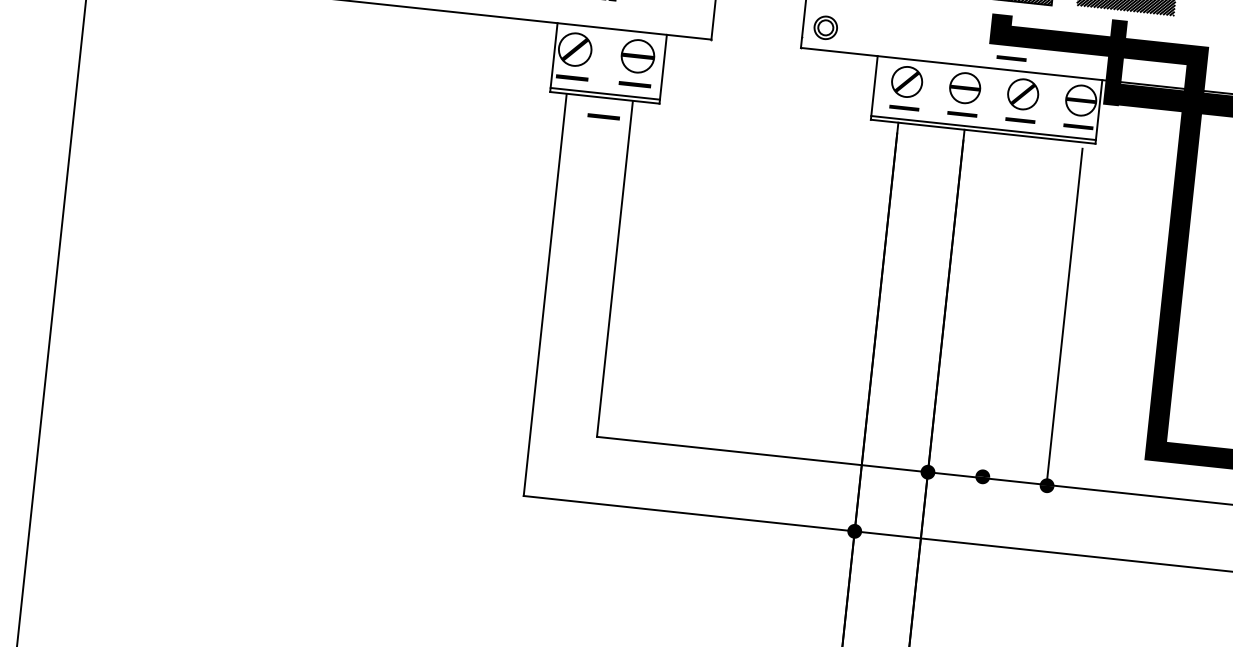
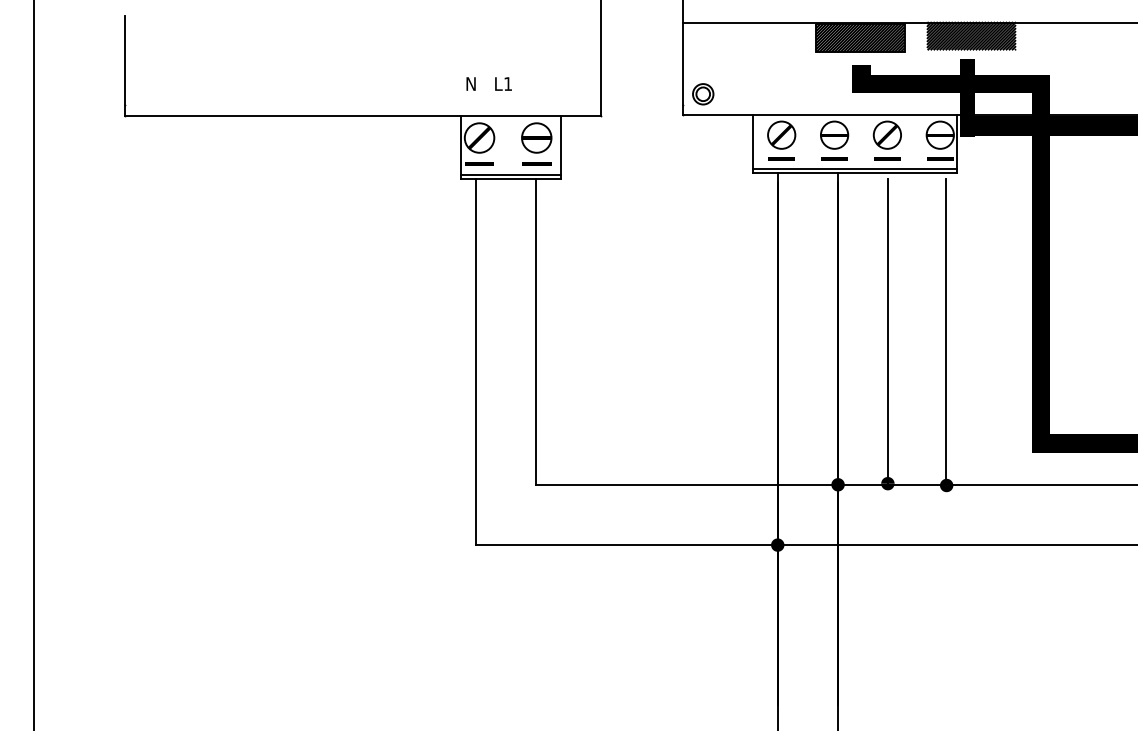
line: (1011, 57) -> (873, 103), removed
line: (603, 116) -> (511, 195), removed
line: (1000, 309) -> (887, 331), added

